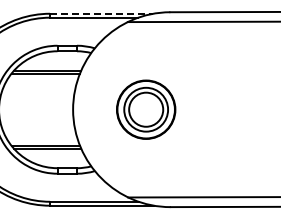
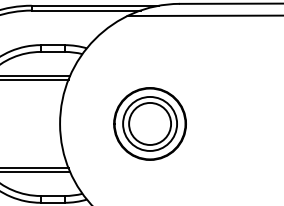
line: (101, 13) -> (95, 5), dashed -> solid

